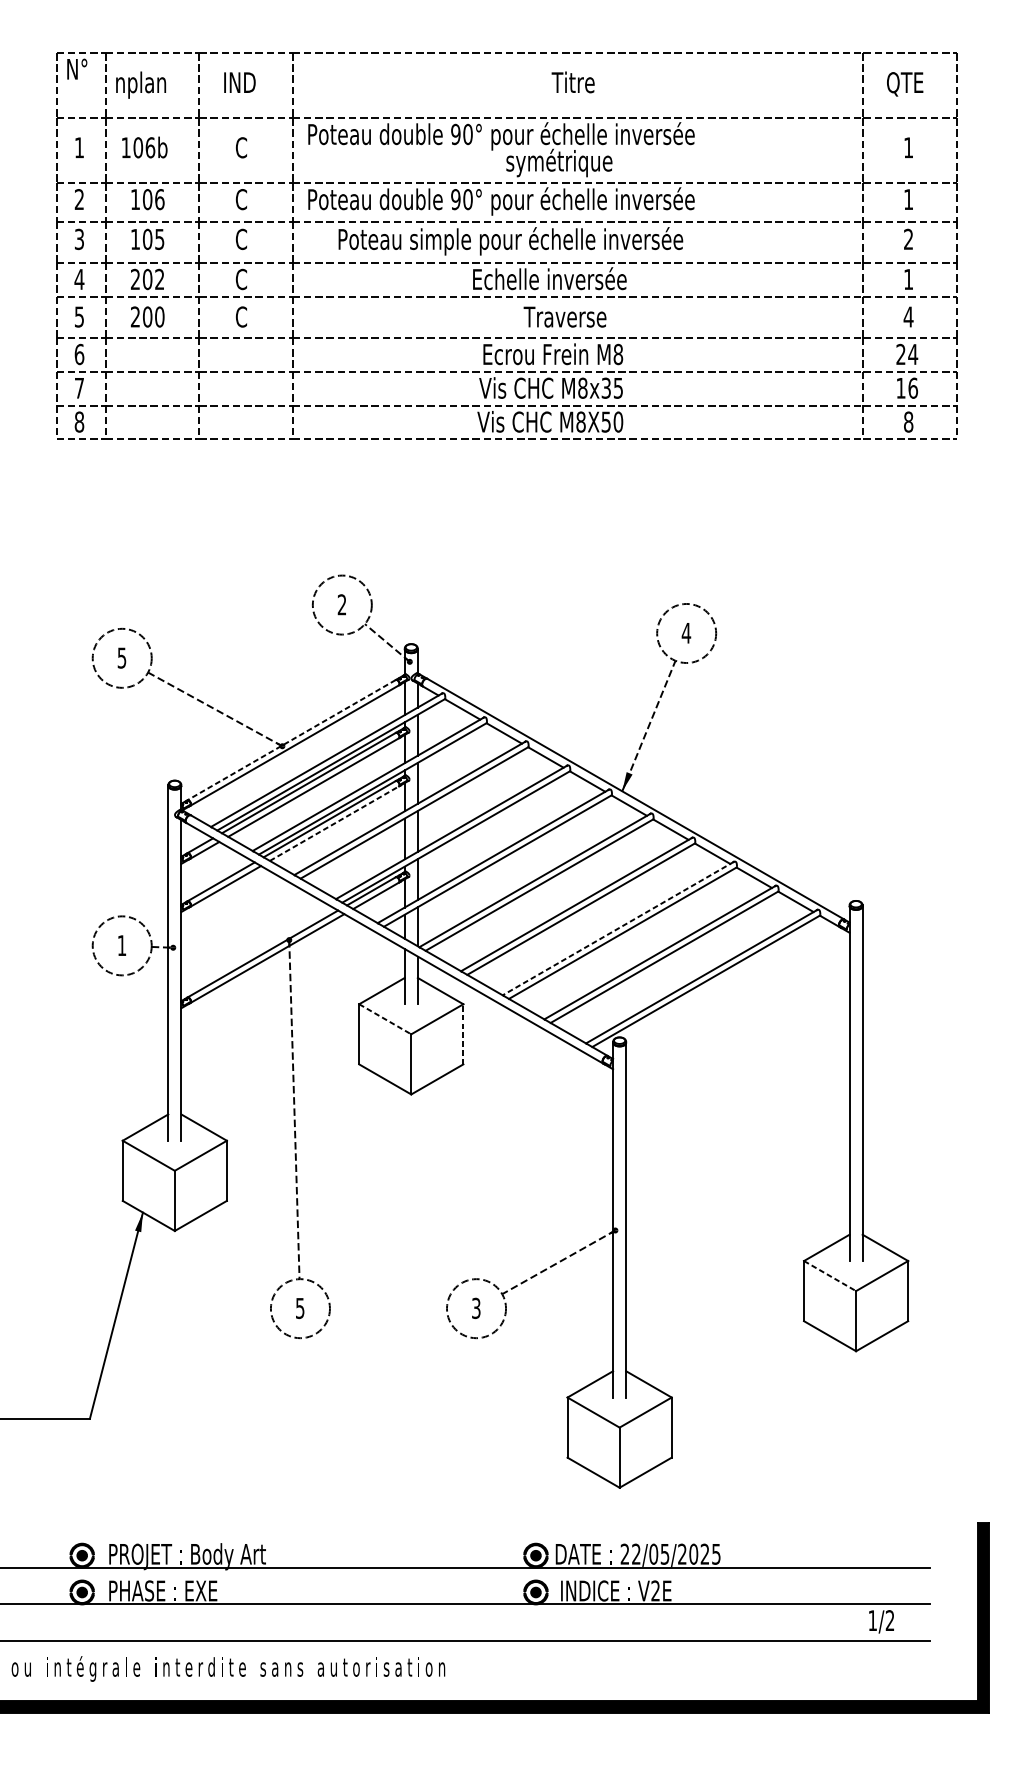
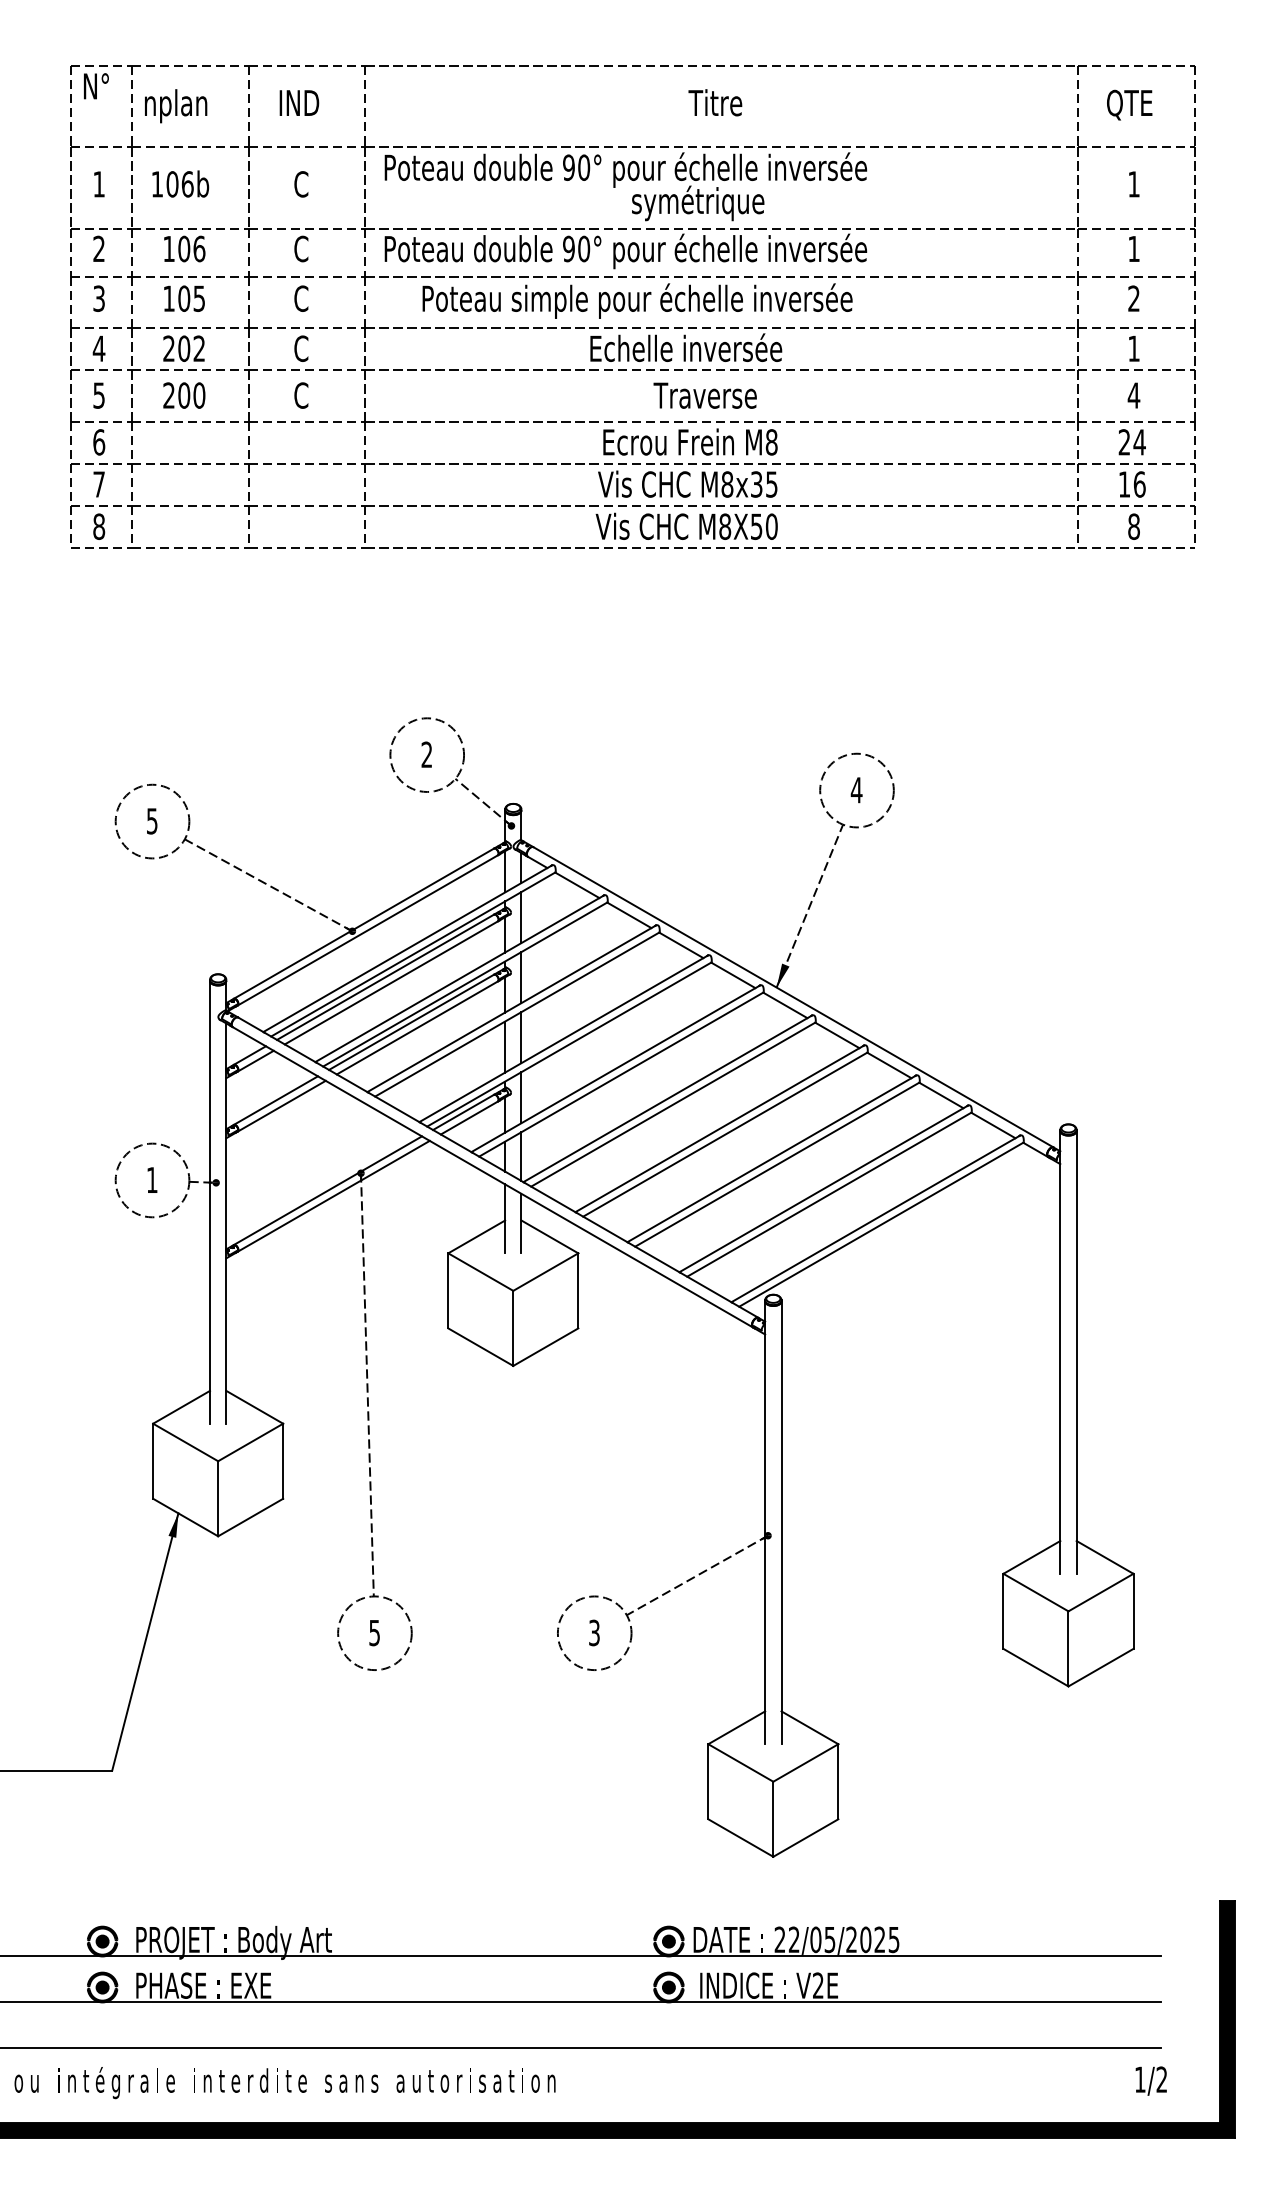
line: (291, 740) -> (363, 924), dashed -> solid
line: (334, 824) -> (417, 1028), dashed -> solid
line: (618, 928) -> (771, 1158), dashed -> solid
line: (385, 1019) -> (480, 1272), dashed -> solid
line: (463, 1034) -> (578, 1290), dashed -> solid
line: (829, 1275) -> (1035, 1592), dashed -> solid
text: (880, 1621) -> (1150, 2080), moved

